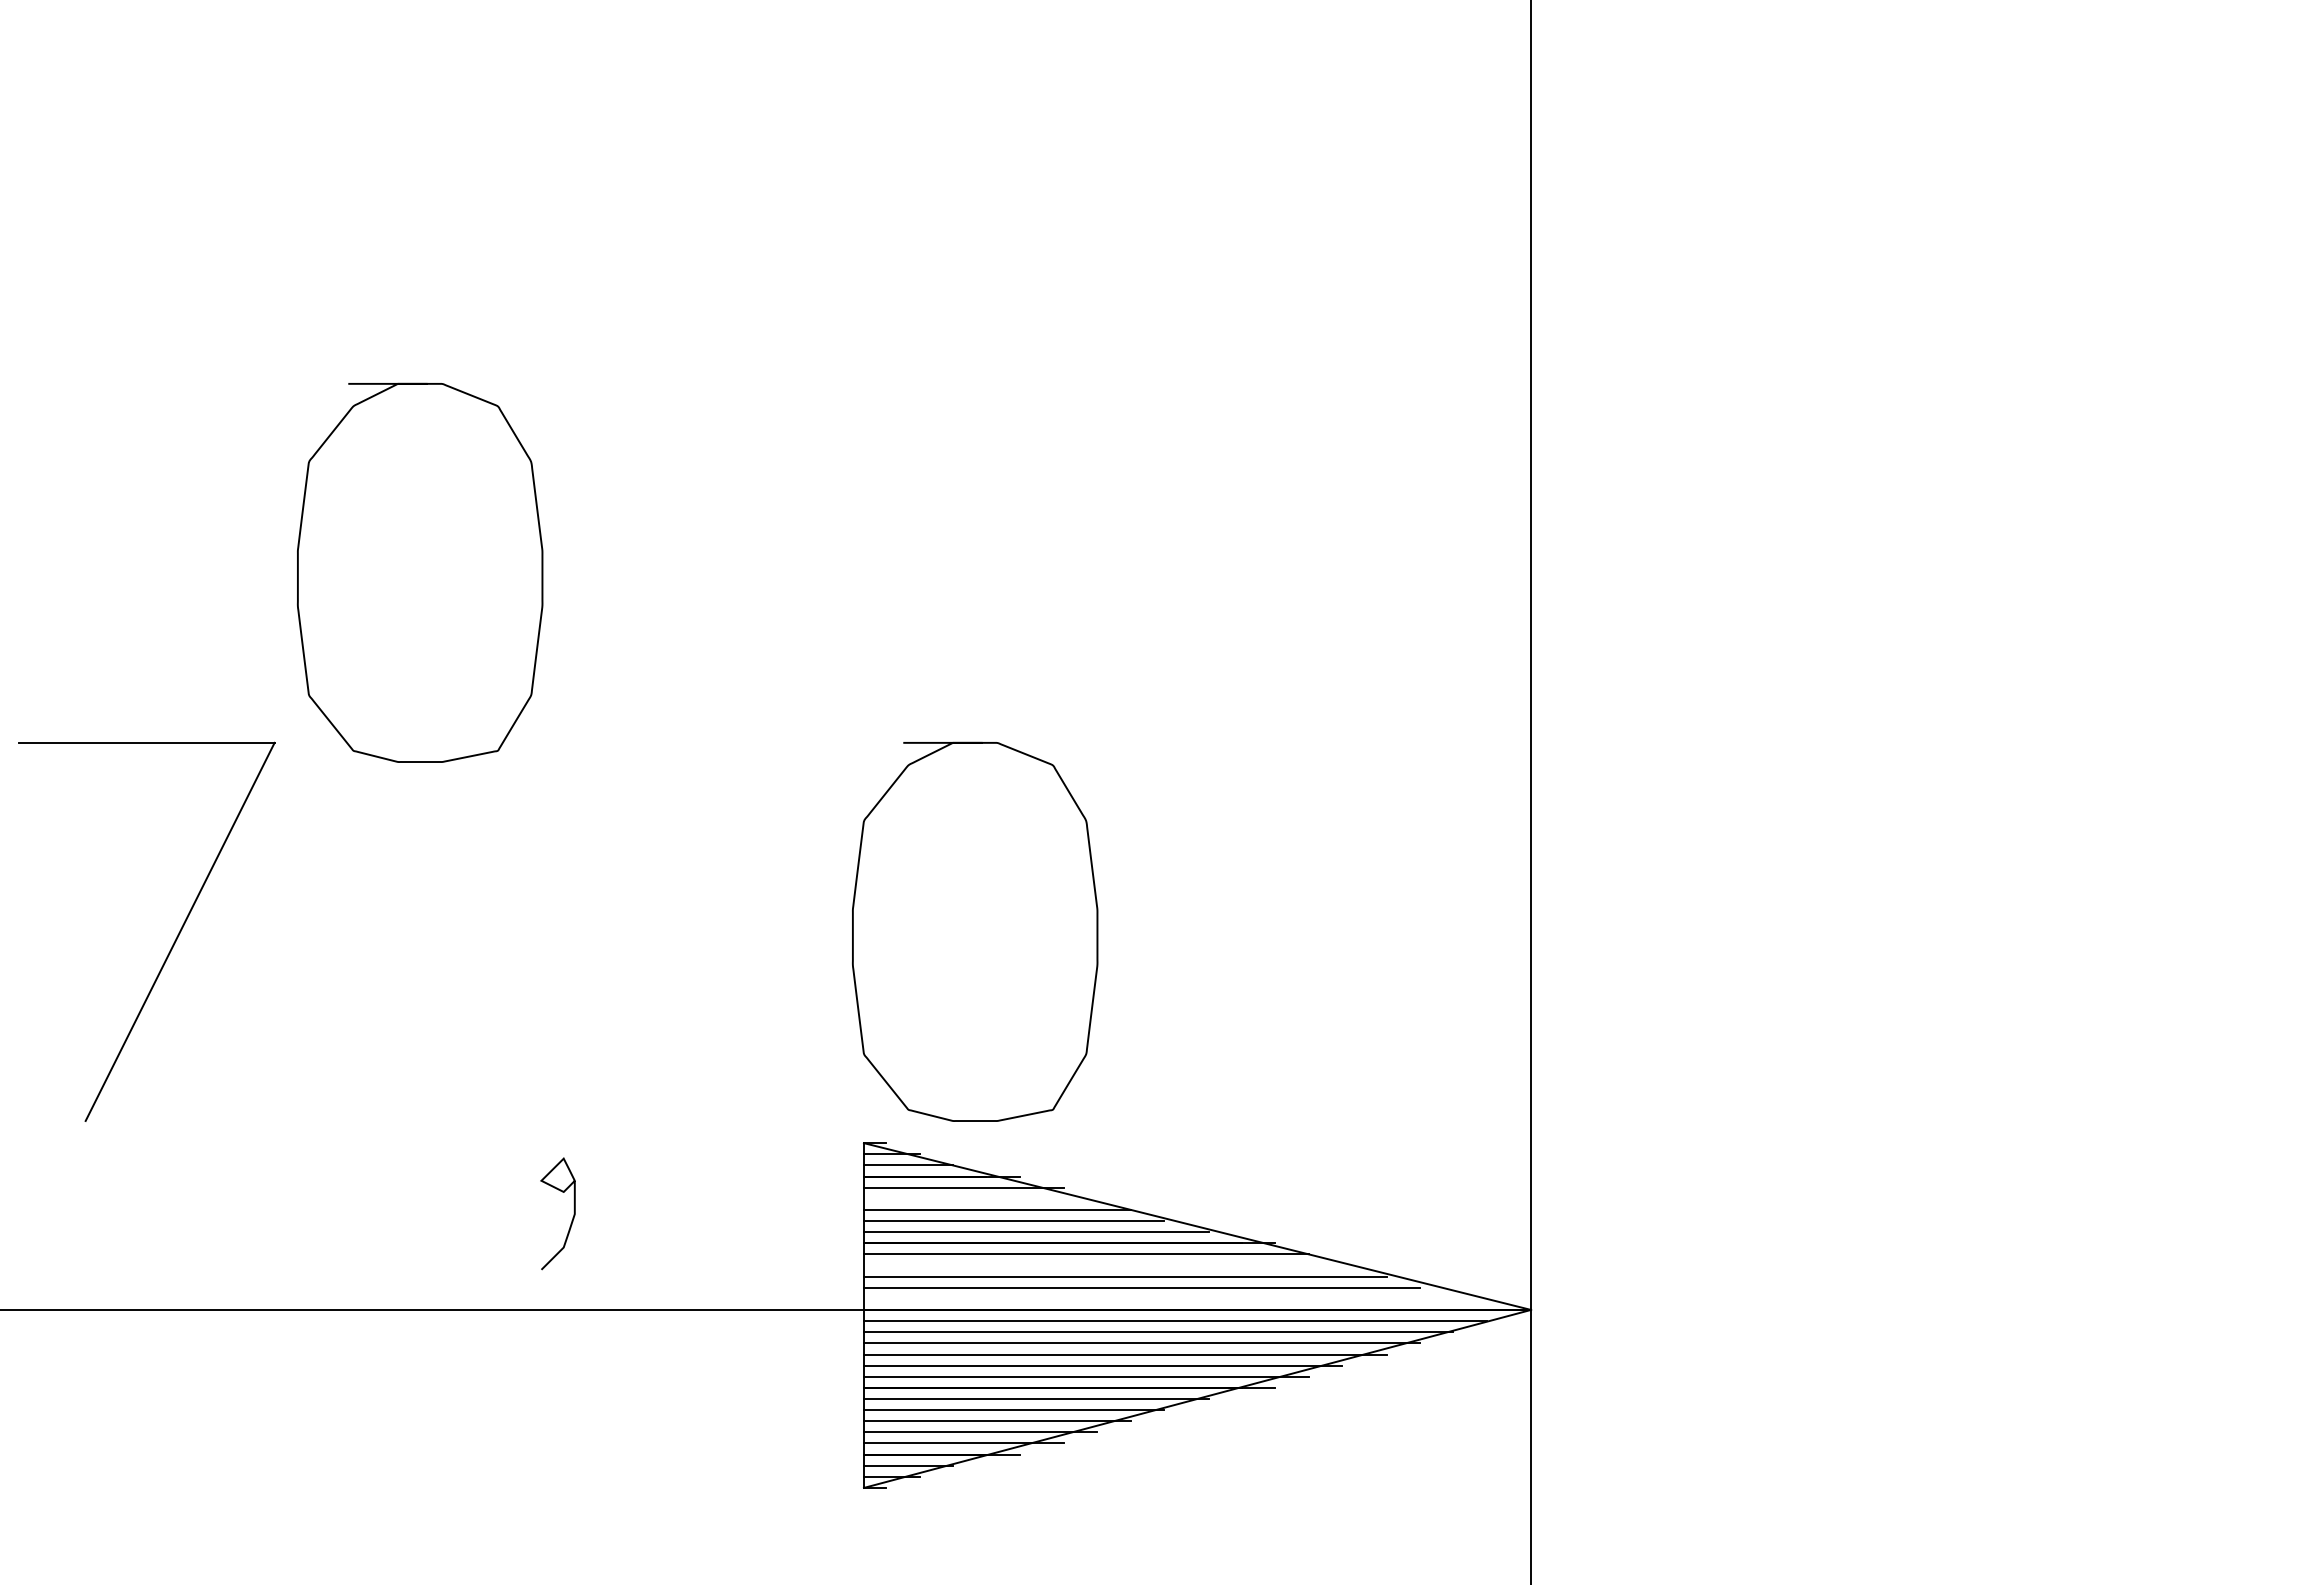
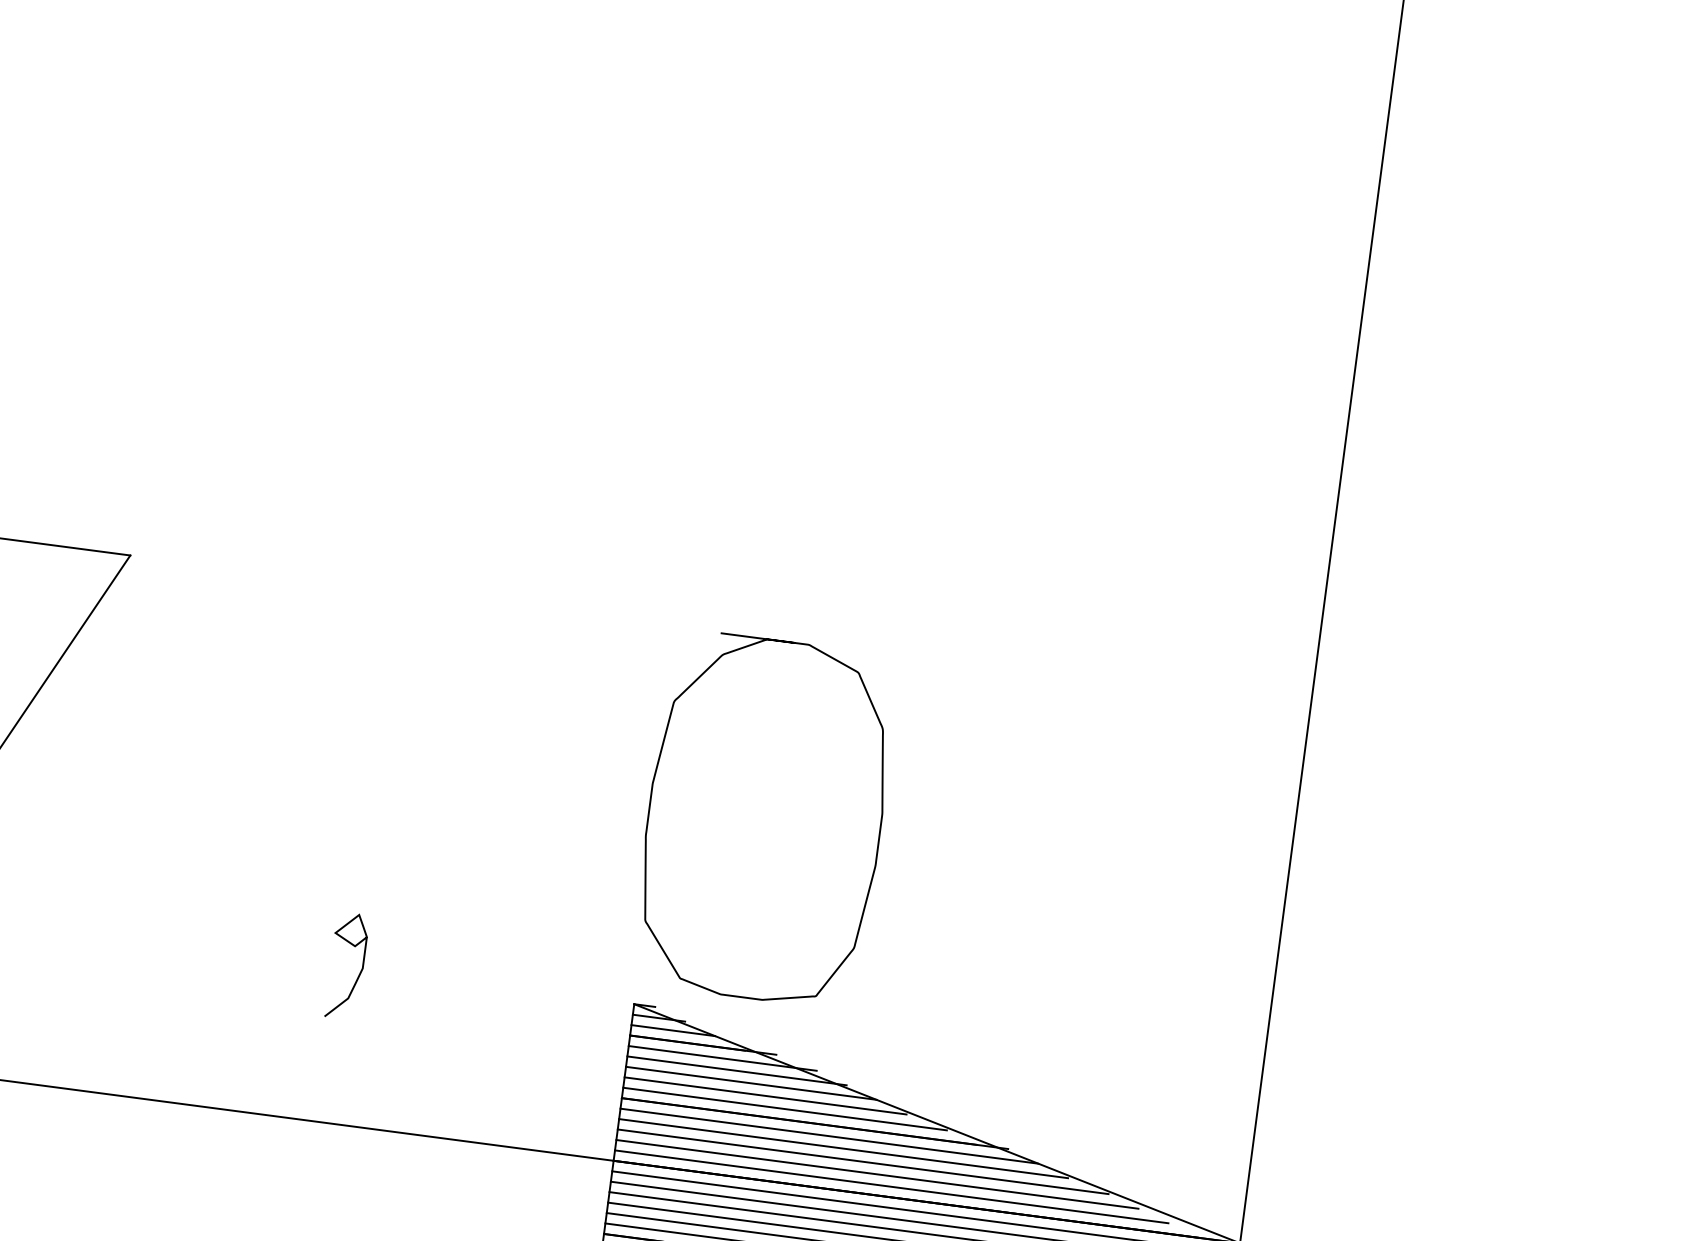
part: (420, 572) -> (288, 413), removed
line: (980, 1198) -> (736, 1070), added
curve: (572, 1217) -> (360, 971), moved
line: (1102, 1265) -> (843, 1148), added
line: (1158, 1298) -> (891, 1186), added

